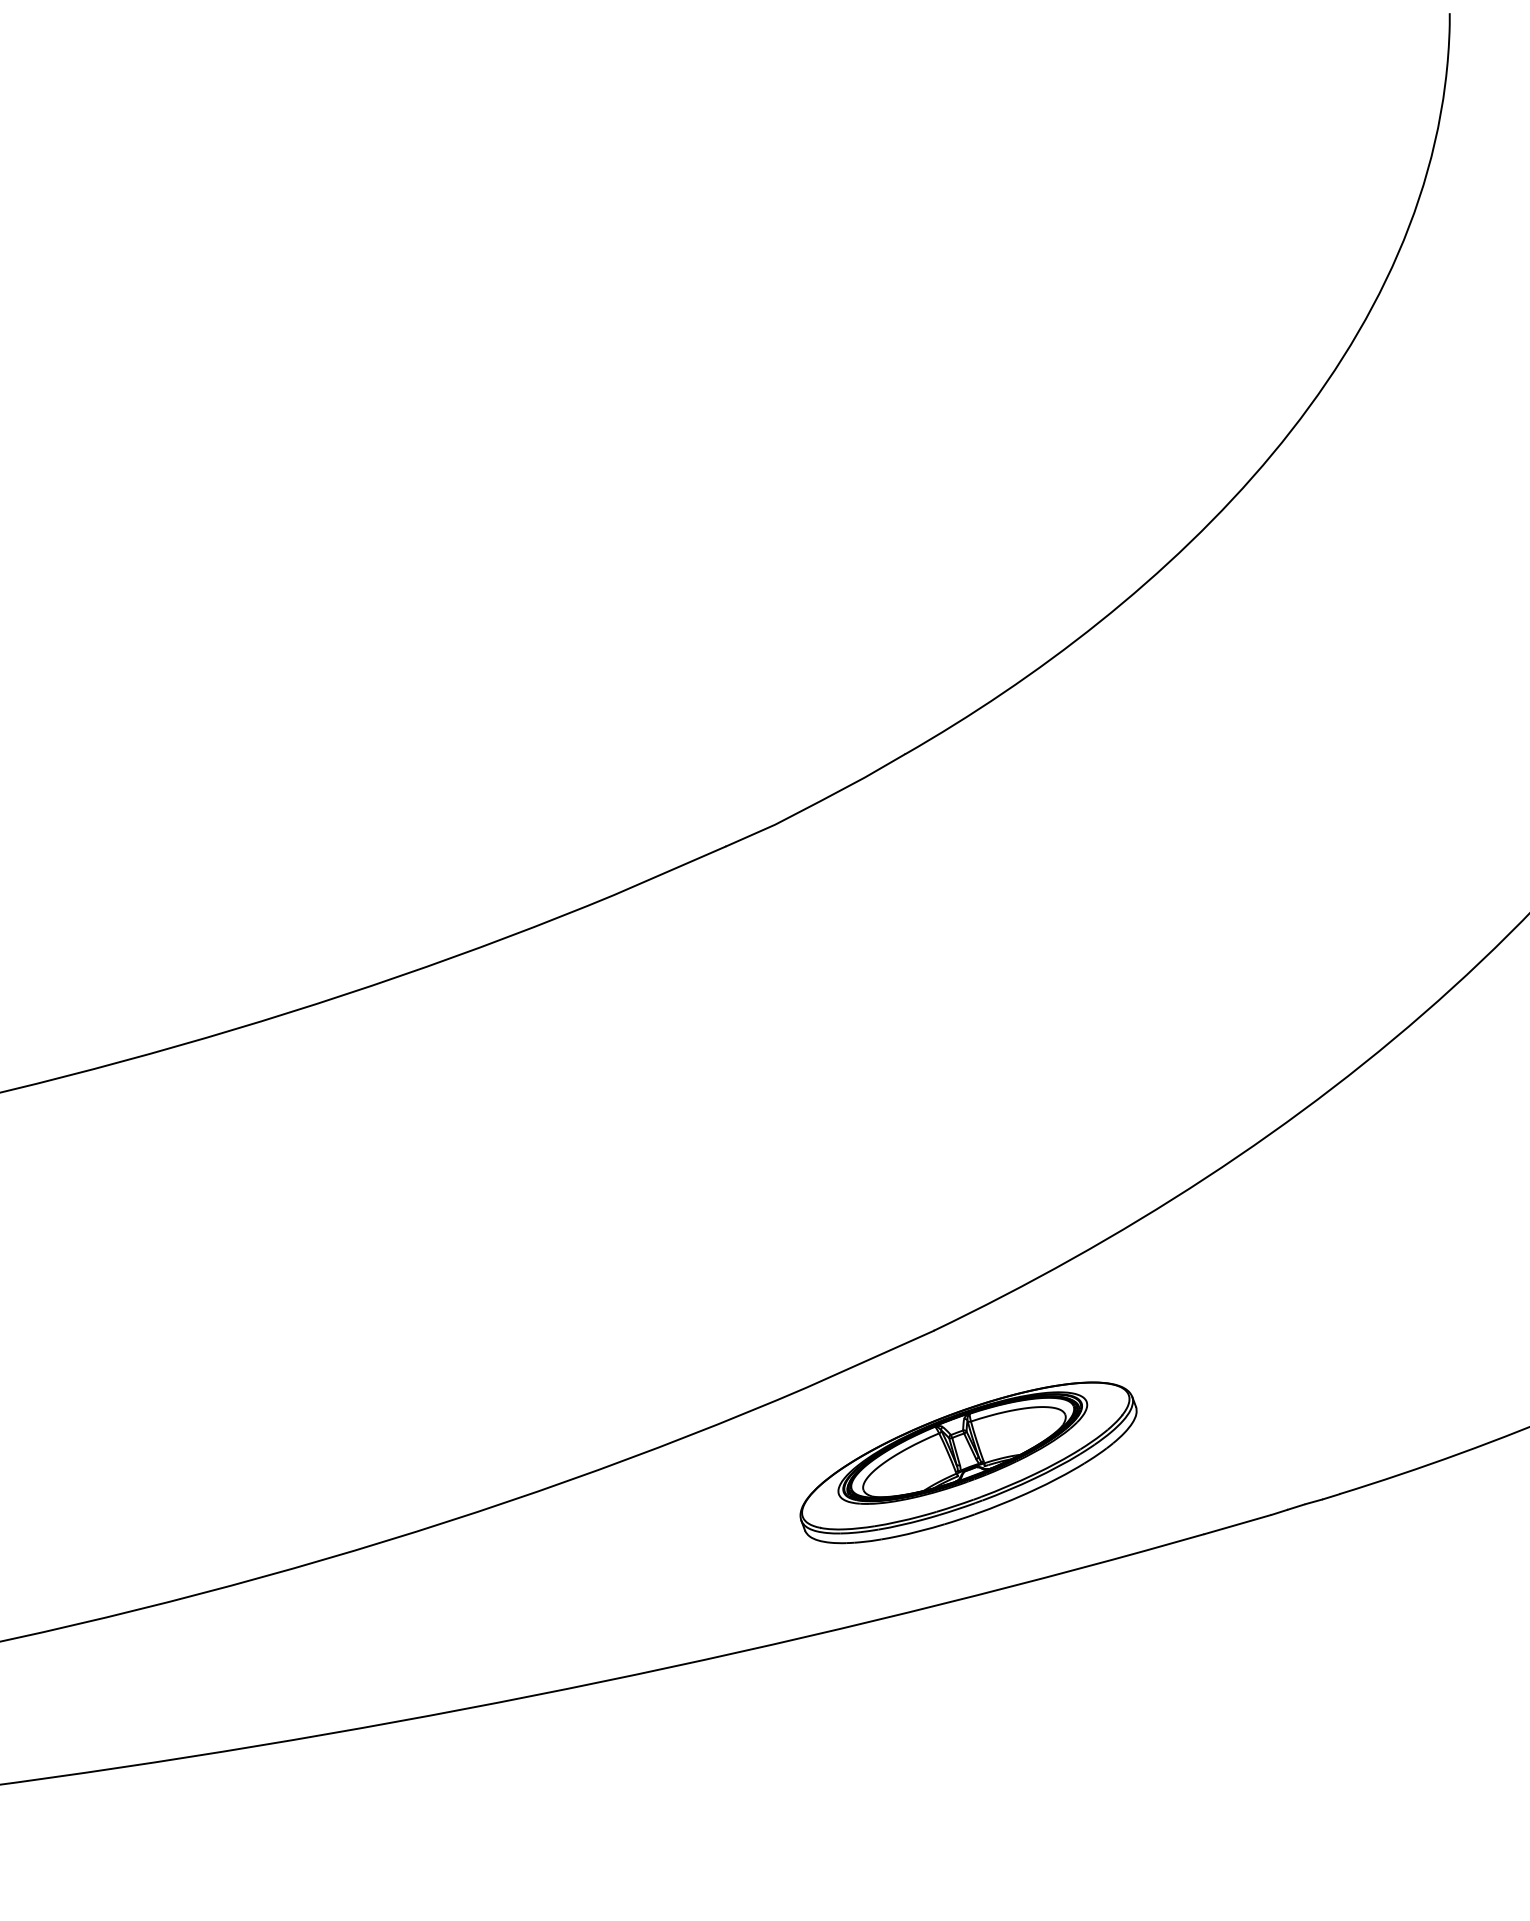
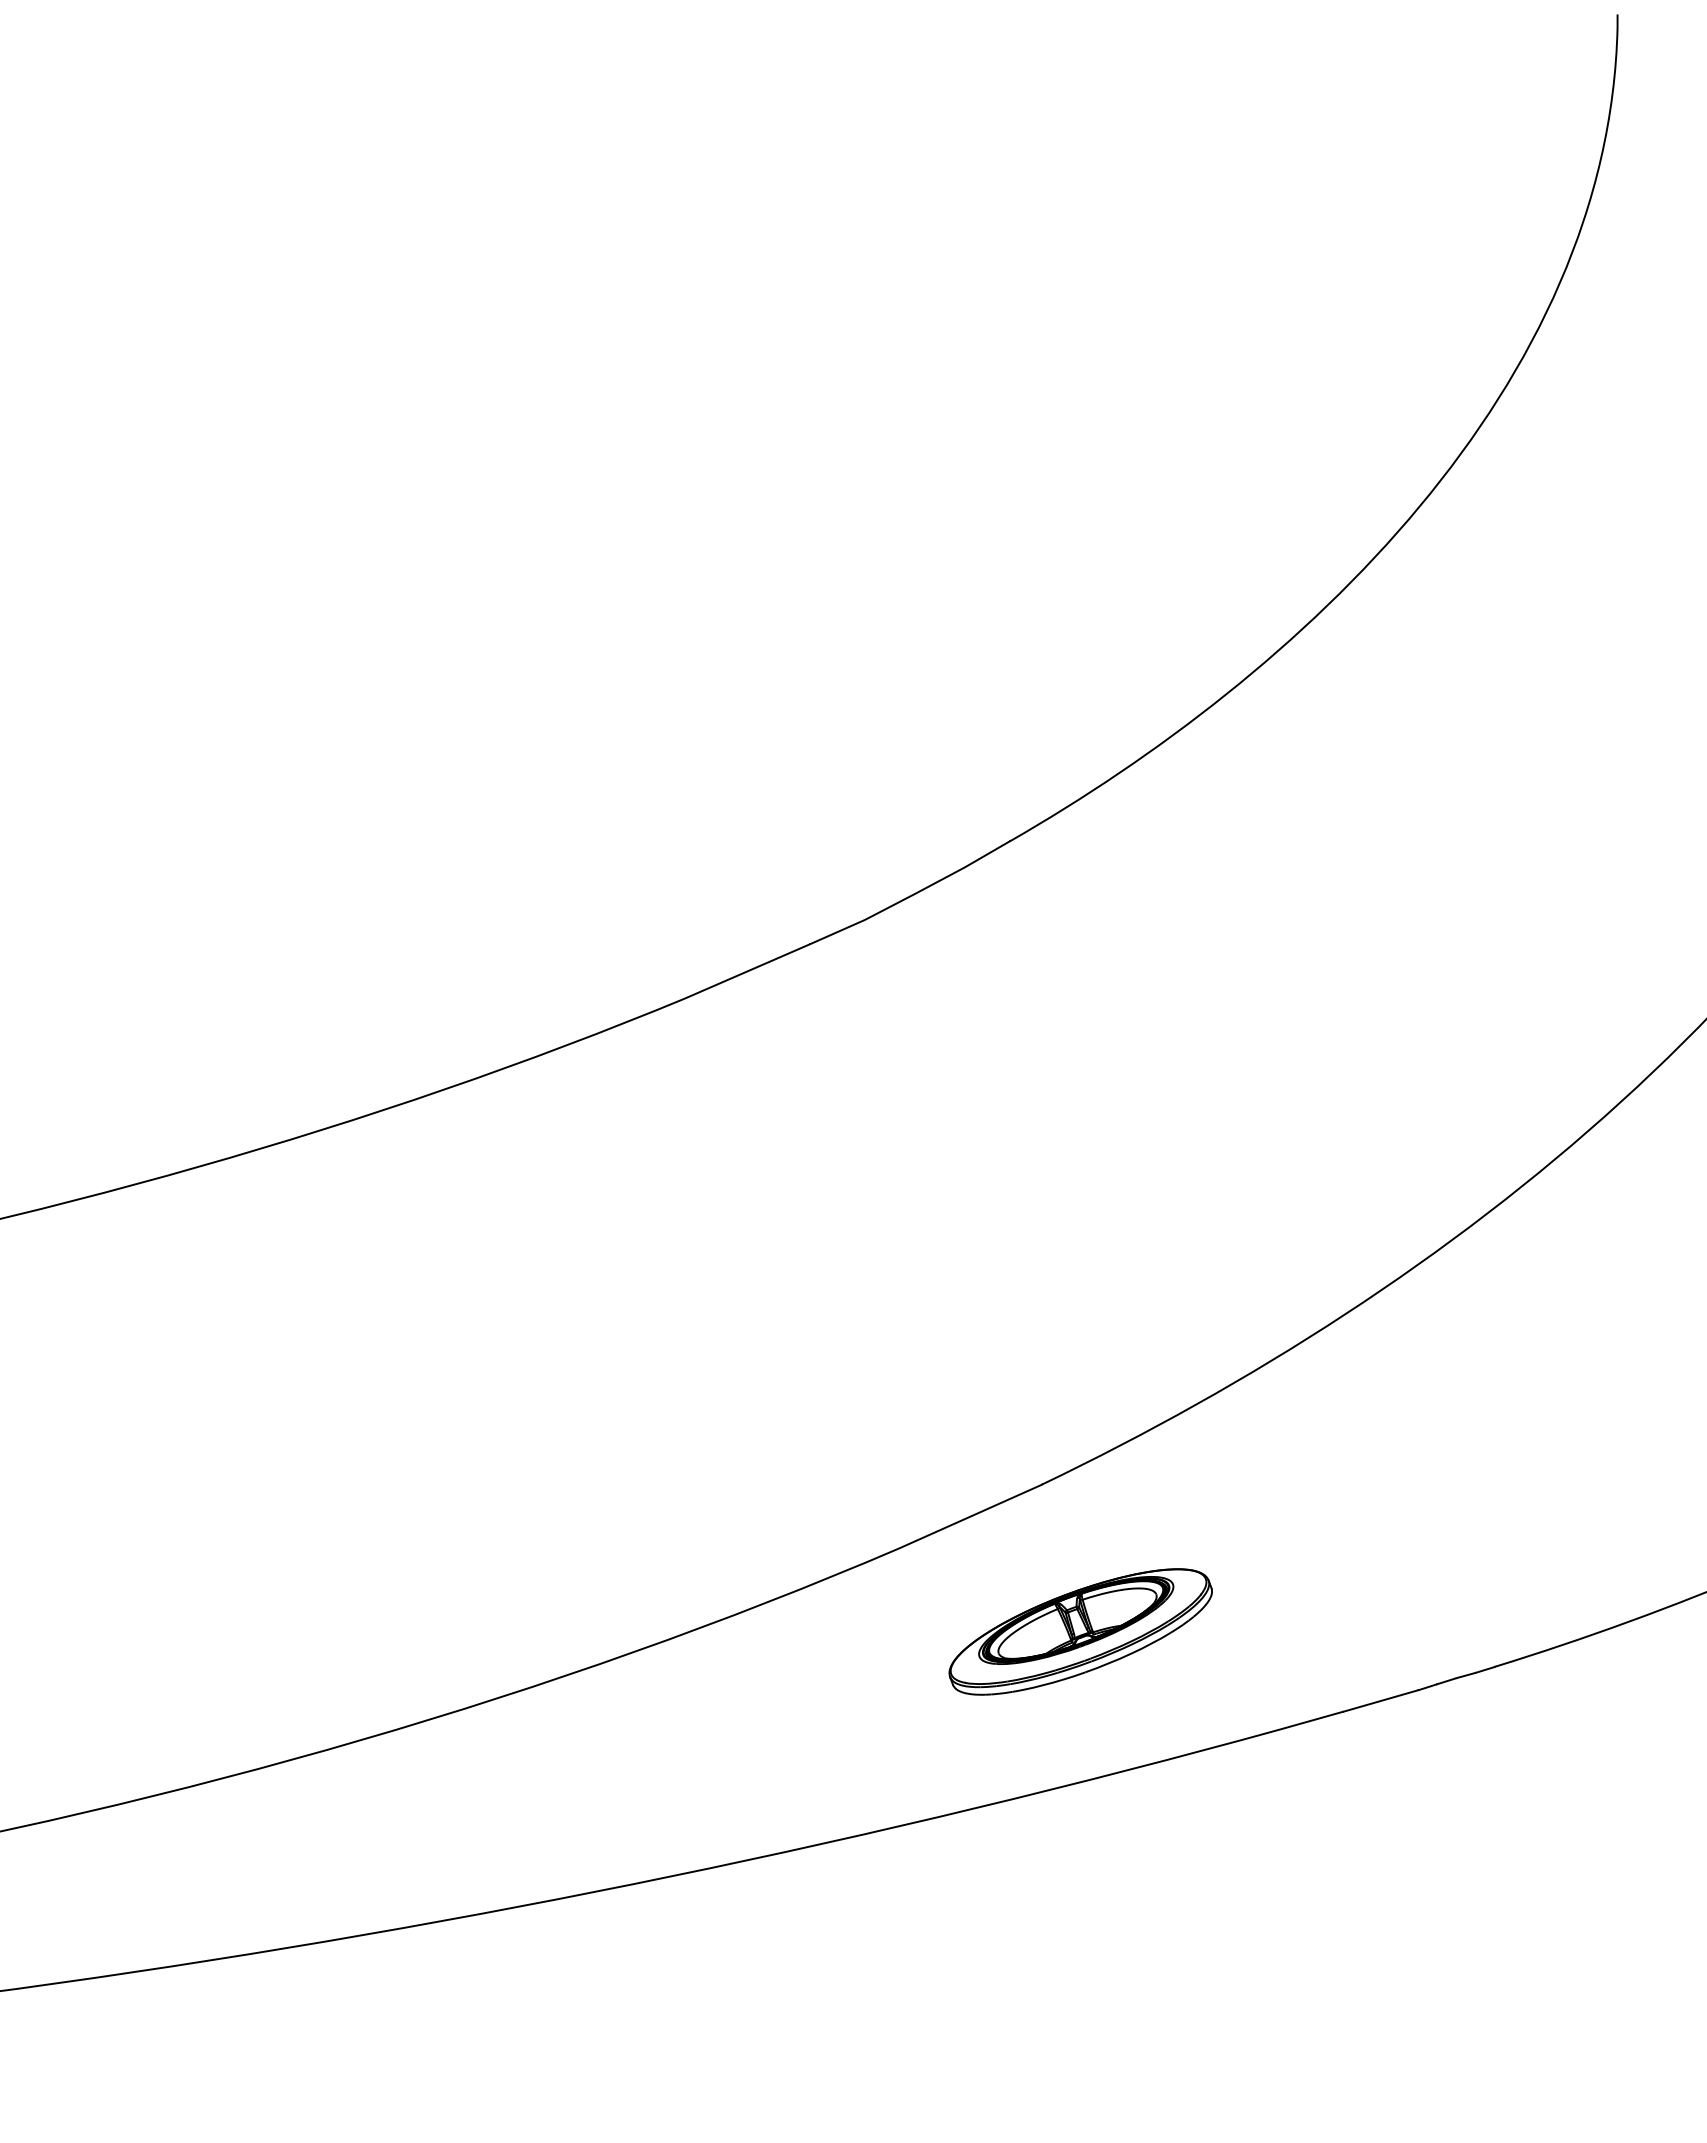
part: (968, 1462) -> (1080, 1631), size x0.7

